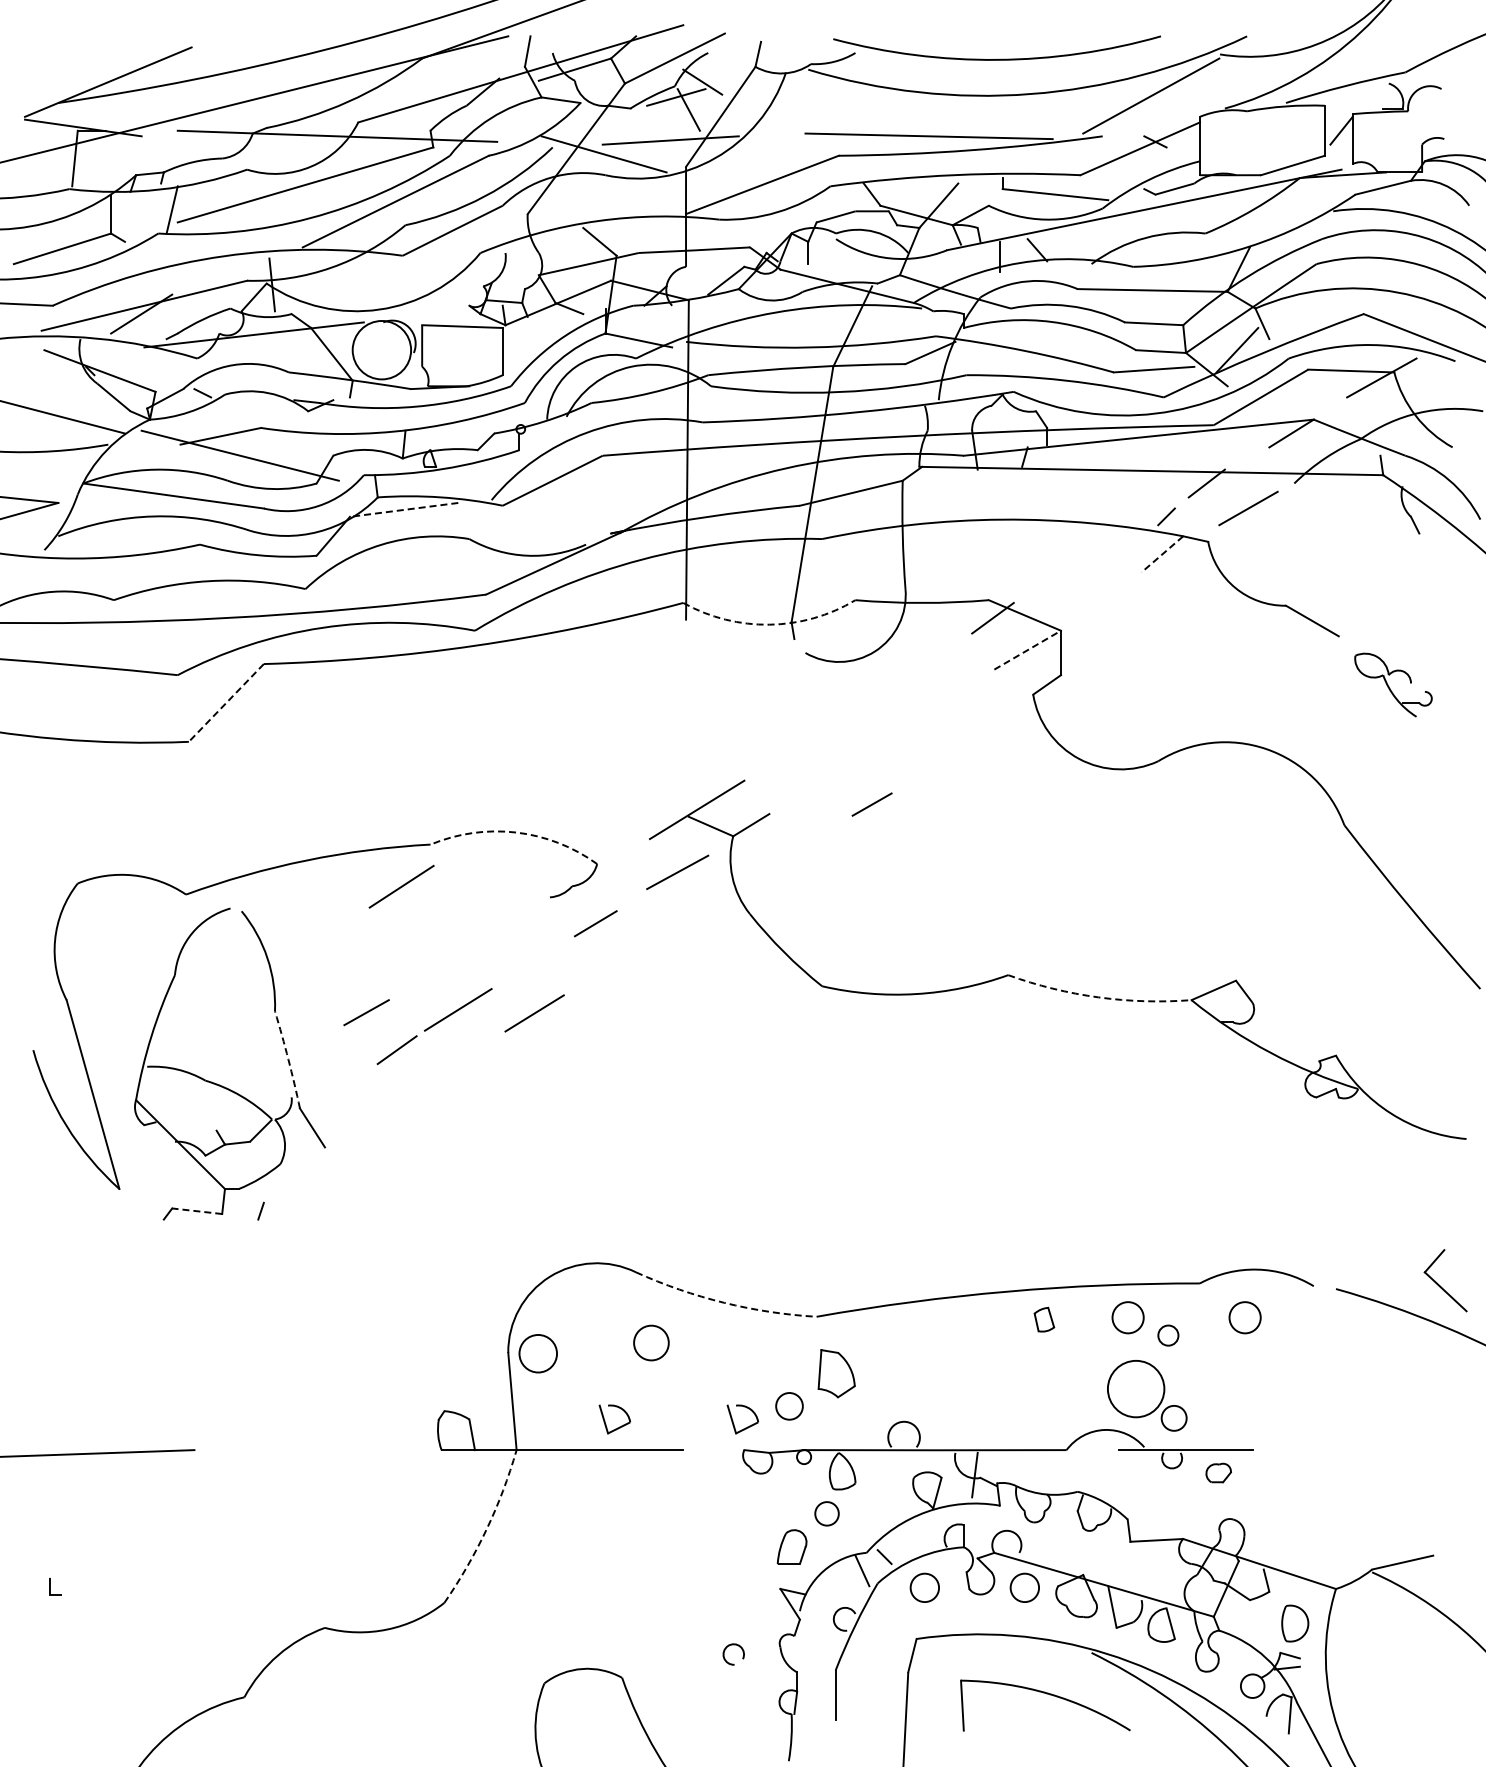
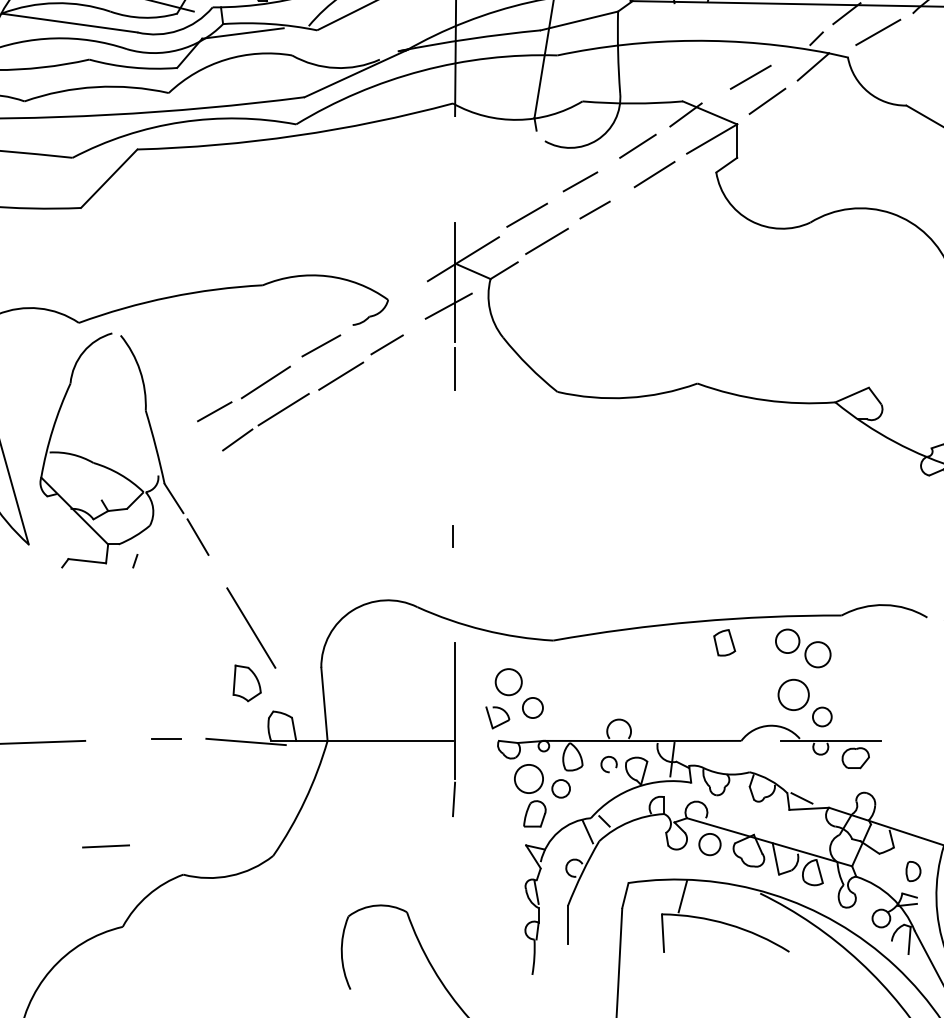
line: (404, 509) -> (243, 33), dashed -> solid
line: (1162, 554) -> (813, 67), dashed -> solid
line: (1078, 567) -> (750, 76), added
line: (1100, 599) -> (766, 100), added
arc: (769, 624) -> (517, 119), dashed -> solid
line: (1027, 650) -> (711, 139), dashed -> solid
line: (928, 659) -> (637, 146), added
line: (950, 697) -> (654, 174), added
line: (226, 703) -> (109, 179), dashed -> solid
line: (852, 706) -> (580, 181), added
line: (781, 751) -> (526, 215), added
line: (808, 785) -> (547, 240), added
line: (871, 804) -> (594, 210), moved
arc: (516, 832) -> (327, 276), dashed -> solid
line: (686, 840) -> (455, 282), added
line: (401, 886) -> (265, 382), moved
line: (508, 925) -> (321, 346), added
line: (686, 955) -> (455, 368), added
arc: (1098, 997) -> (765, 400), dashed -> solid
line: (534, 1013) -> (341, 376), moved
arc: (288, 1059) -> (155, 447), dashed -> solid
line: (683, 1177) -> (453, 535), added
line: (344, 1178) -> (198, 536), added
line: (196, 1211) -> (86, 561), dashed -> solid
line: (415, 1299) -> (251, 627), added
arc: (724, 1302) -> (484, 629), dashed -> solid
circle: (1244, 1317) -> (875, 641), removed
part: (1044, 1319) -> (724, 642), size x1.43
circle: (1168, 1335) -> (818, 654), size x1.67
circle: (651, 1342) -> (508, 681), moved
circle: (537, 1353) -> (528, 778), moved
part: (836, 1373) -> (247, 683), moved
circle: (1135, 1388) -> (793, 694), size x0.71
line: (686, 1409) -> (455, 710), added
part: (617, 1427) -> (403, 723), removed
line: (302, 1446) -> (166, 738), added
line: (408, 1451) -> (246, 741), added
part: (1218, 1472) -> (855, 757), size x1.43
line: (1147, 1526) -> (802, 798), added
line: (684, 1527) -> (453, 799), added
arc: (486, 1529) -> (304, 800), dashed -> solid
circle: (924, 1587) -> (634, 844), removed
line: (221, 1589) -> (105, 845), added
part: (1295, 1623) -> (913, 871), size x0.71
arc: (729, 1646) -> (605, 758), moved
line: (794, 1651) -> (536, 892), added
line: (988, 1656) -> (682, 896), added

